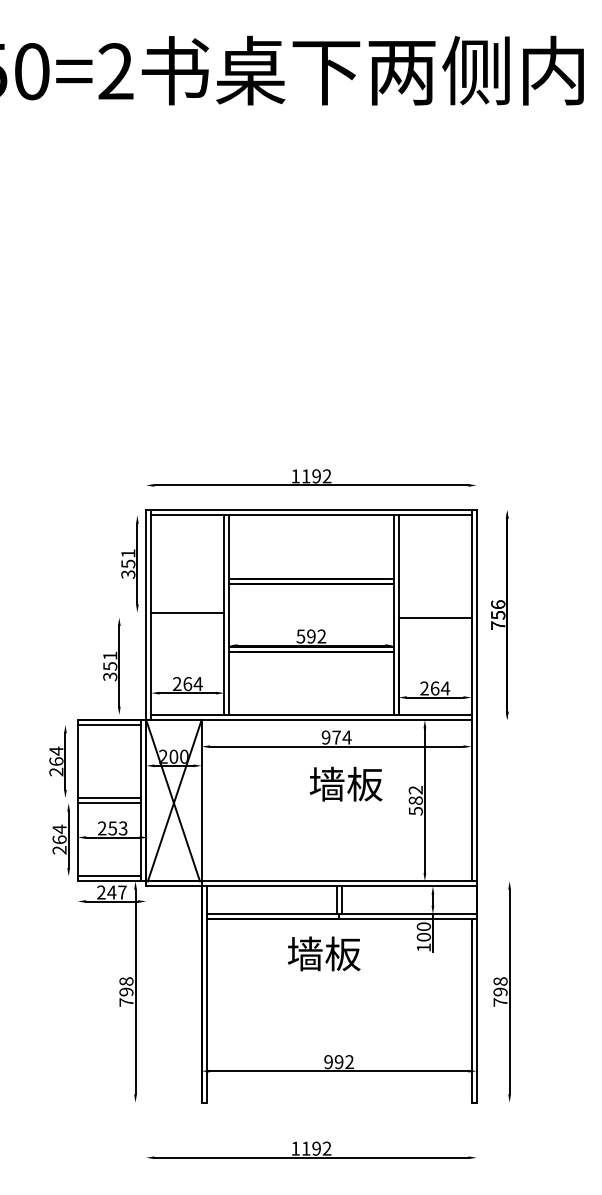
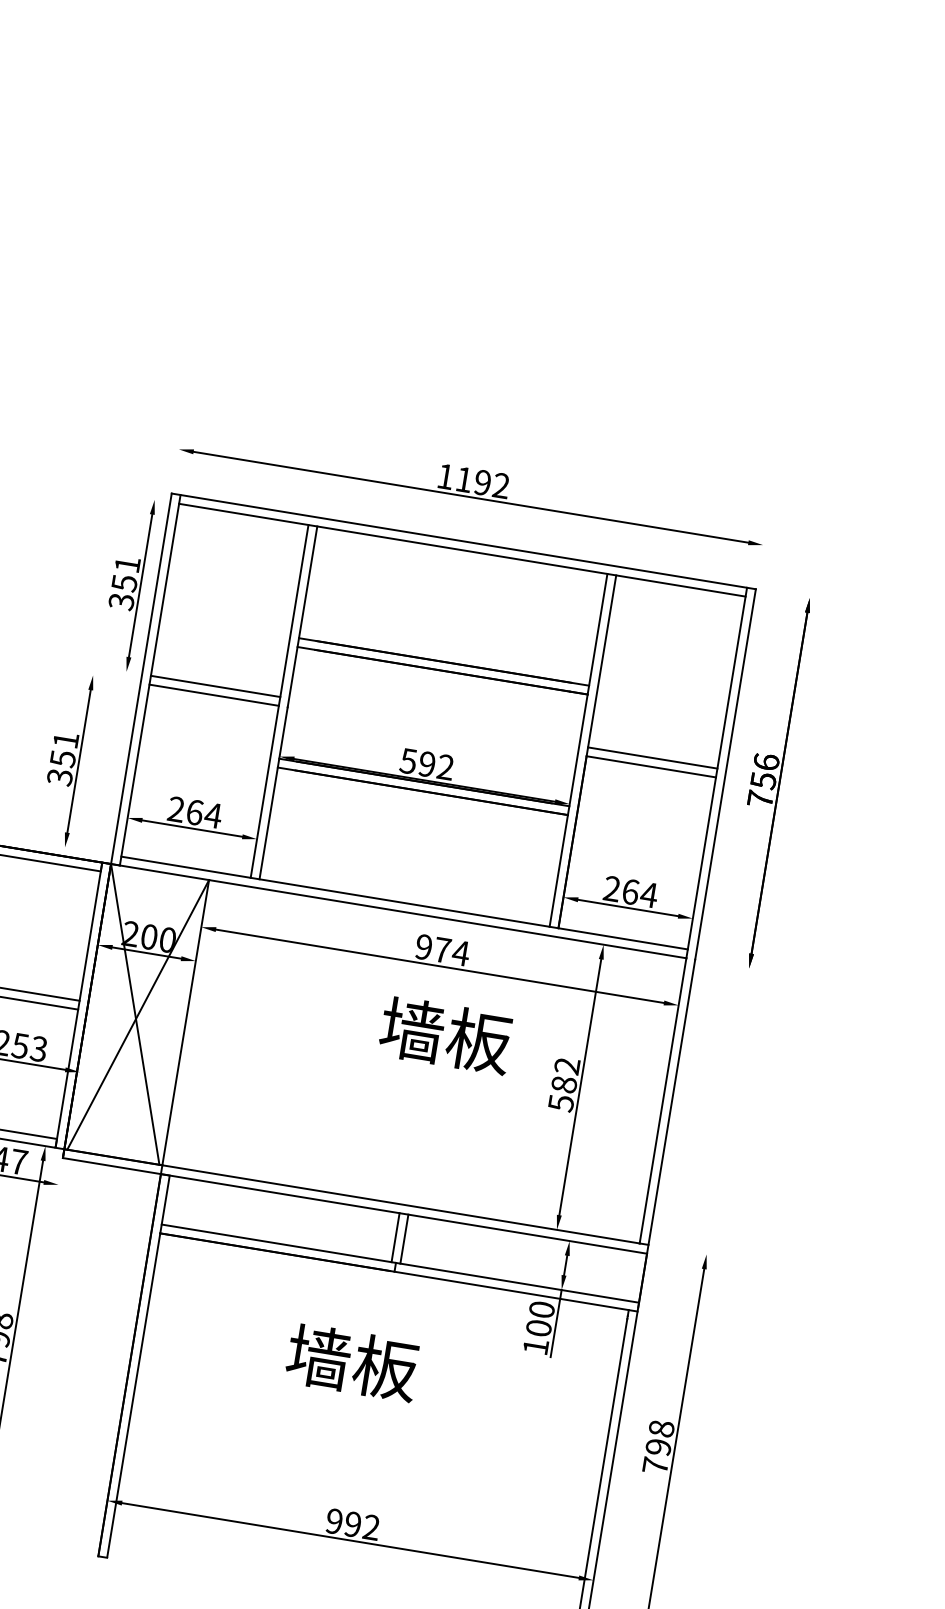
line: (434, 612) -> (651, 757), added
line: (187, 617) -> (213, 694), added
text: (323, 953) -> (351, 1361), moved

